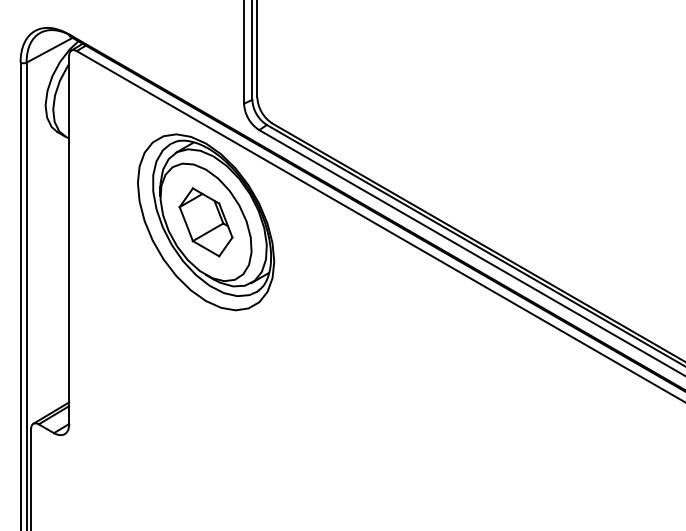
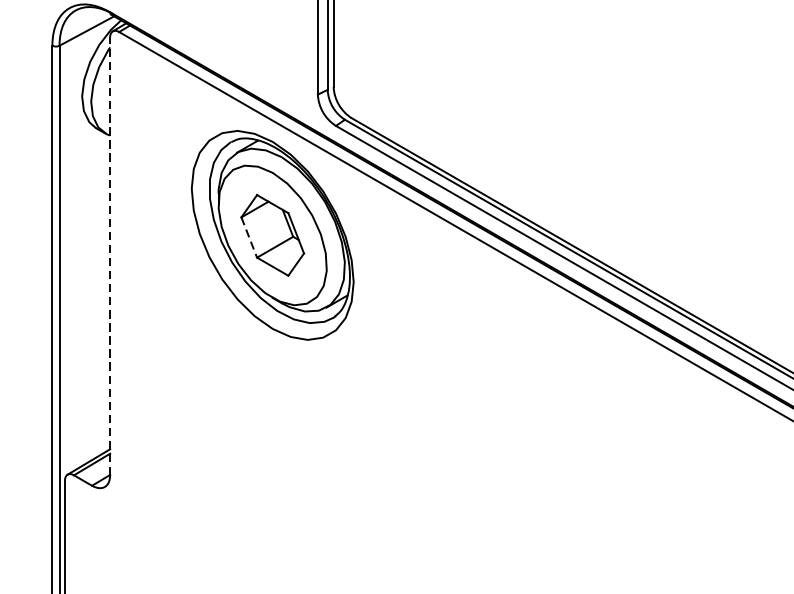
line: (186, 224) -> (249, 237), solid -> dashed
line: (69, 239) -> (110, 255), solid -> dashed

